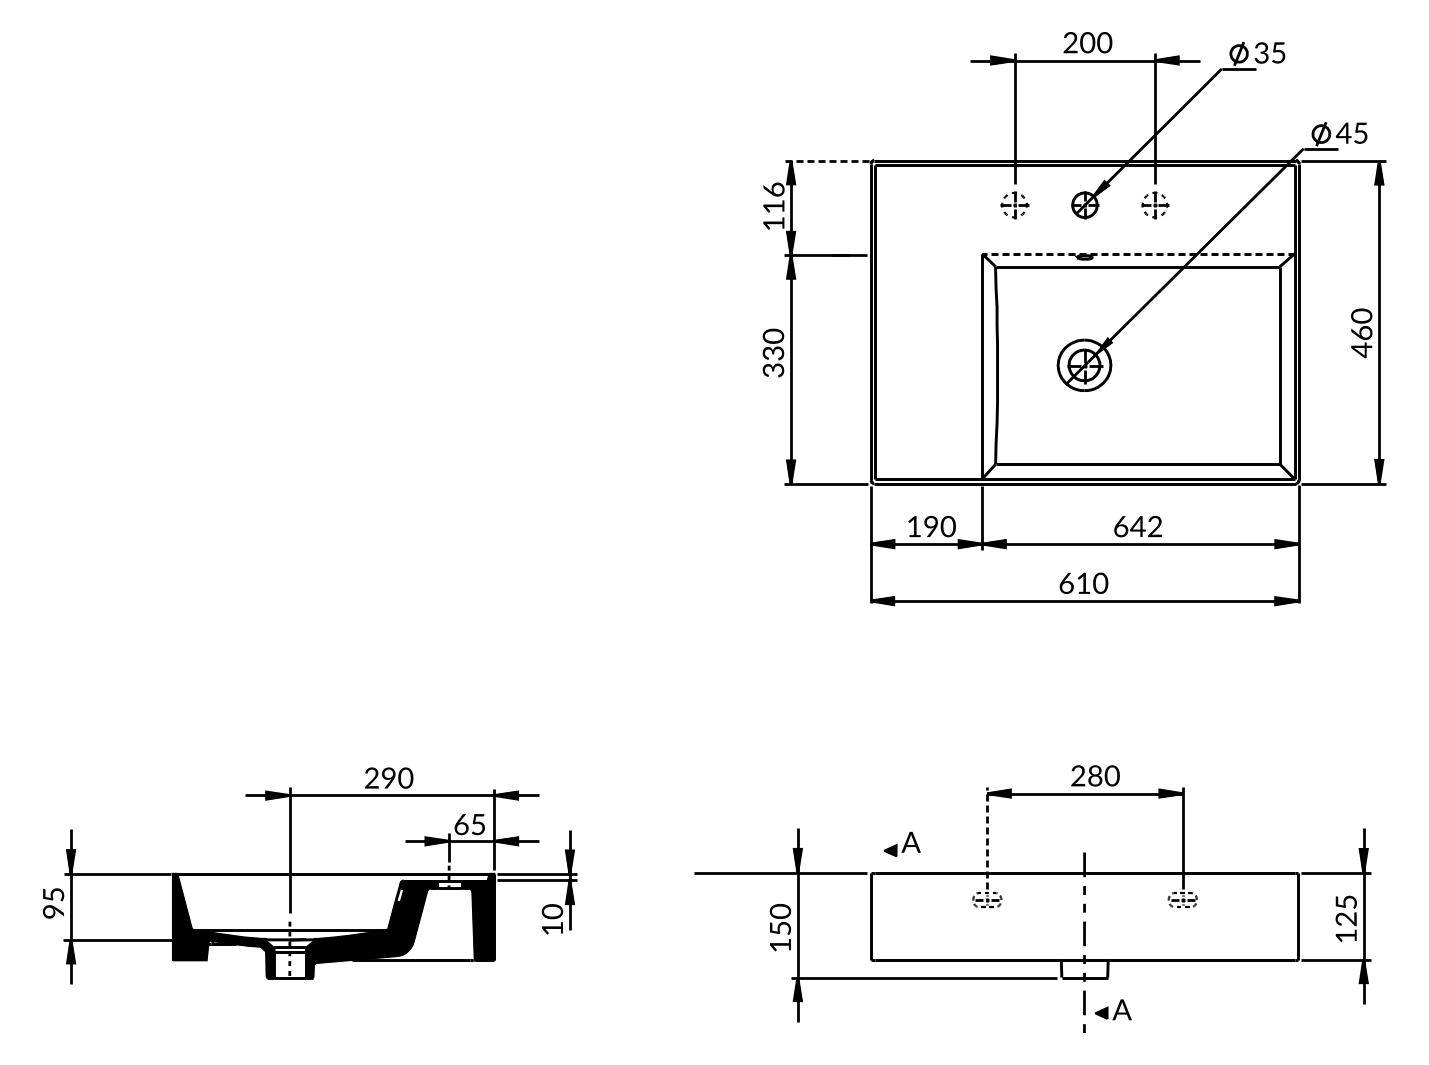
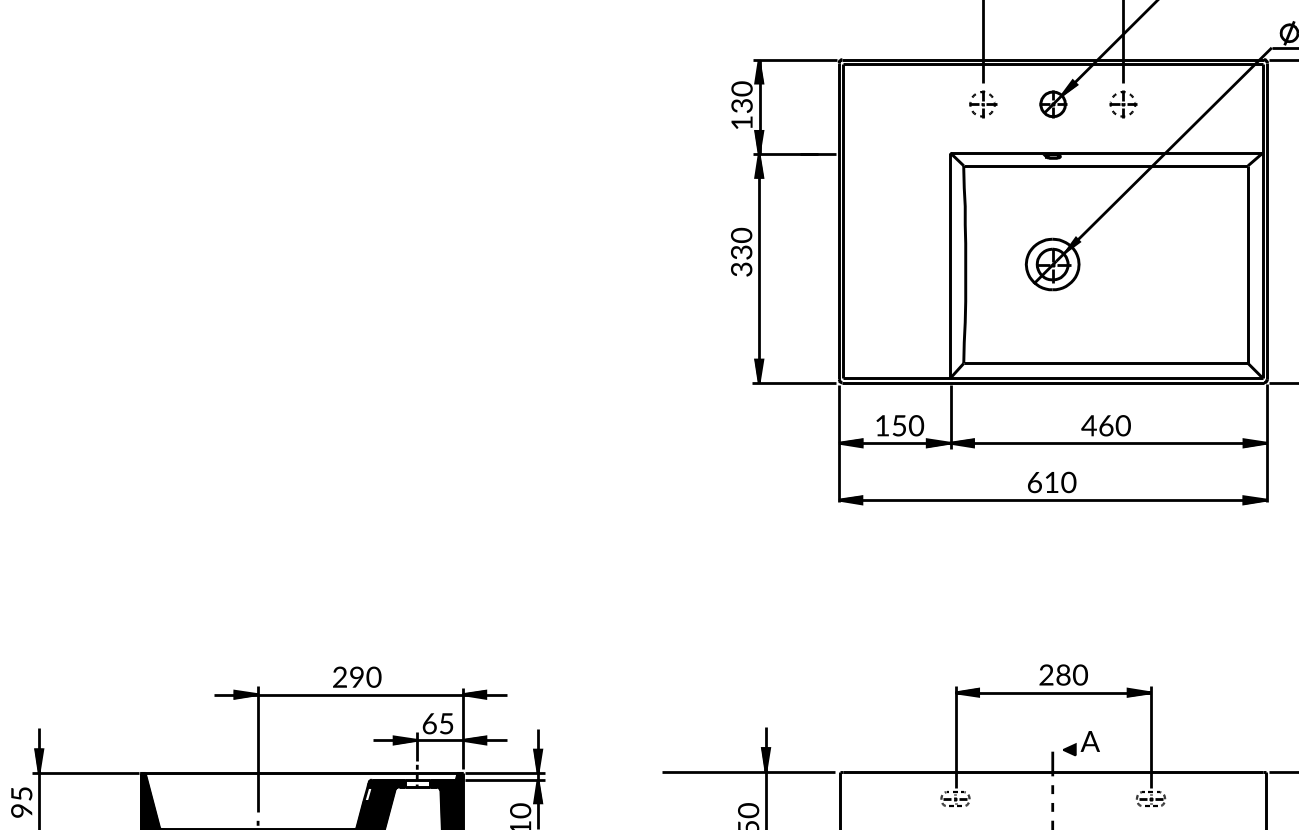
line: (826, 160) -> (794, 59), dashed -> solid
text: (773, 197) -> (741, 96), 116 -> 130
line: (1137, 253) -> (1105, 152), dashed -> solid
text: (930, 526) -> (898, 425), 190 -> 150
text: (1137, 526) -> (1105, 425), 642 -> 460
line: (987, 837) -> (955, 736), dashed -> solid
part: (901, 843) -> (1080, 742), moved

